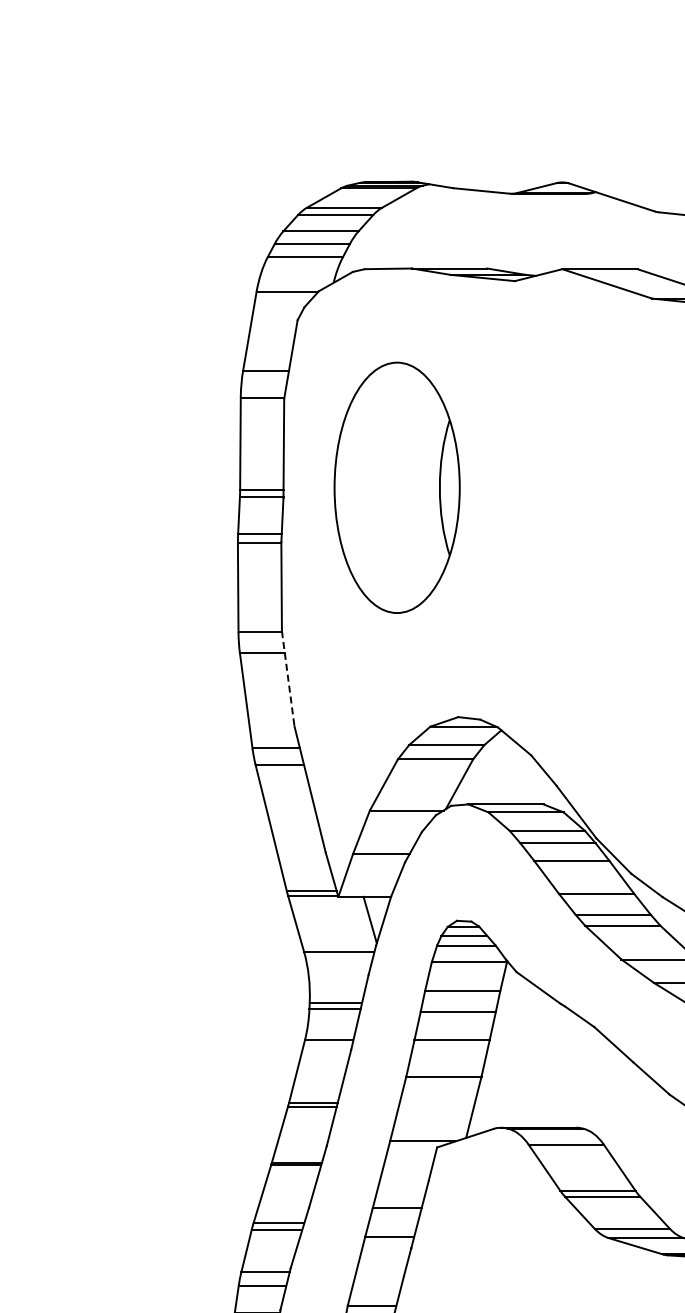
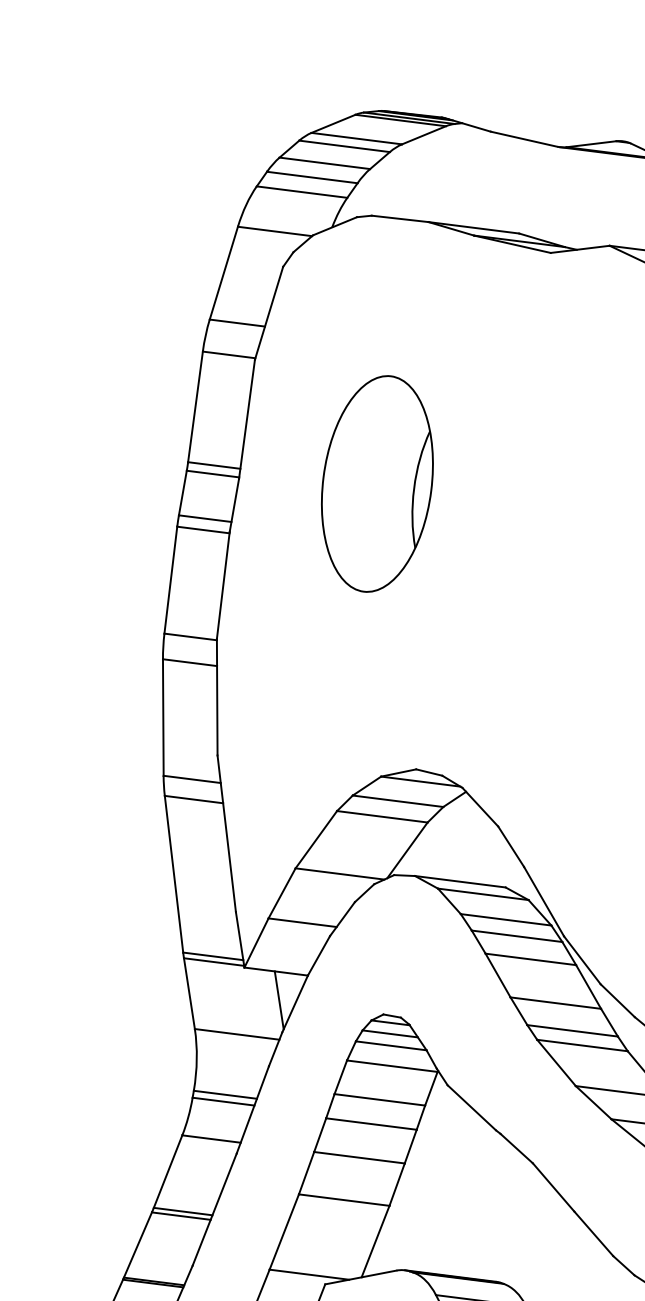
part: (396, 487) -> (376, 483), size x0.71
line: (288, 679) -> (217, 698), dashed -> solid

